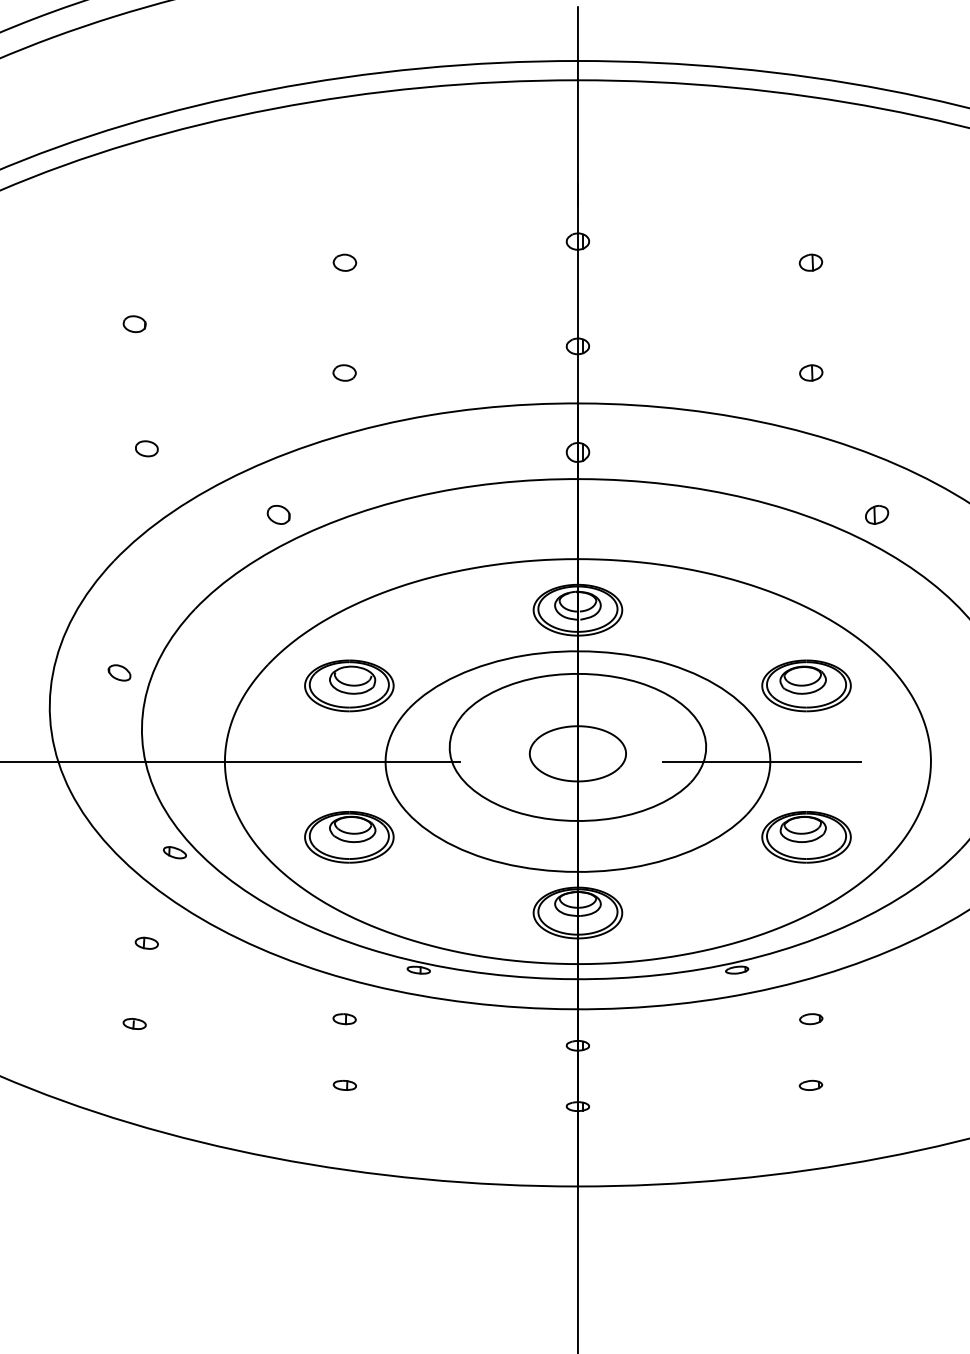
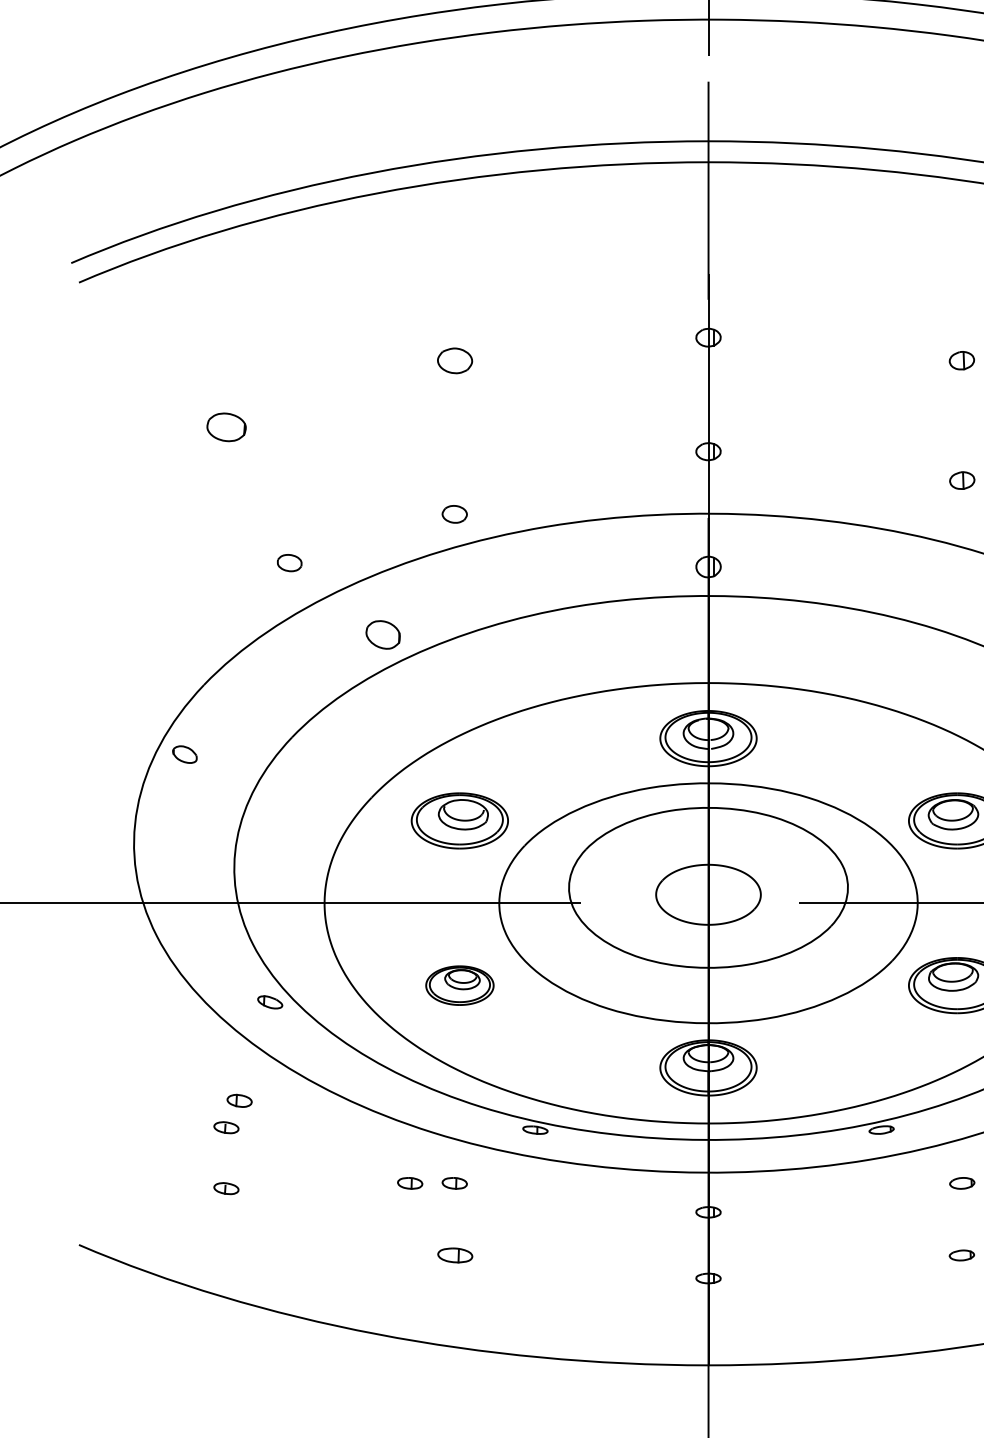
part: (344, 262) -> (454, 360), size x1.4
part: (134, 324) -> (226, 427), size x1.6
part: (344, 372) -> (454, 513), moved
part: (146, 448) -> (289, 562), moved
part: (278, 514) -> (382, 634), size x1.4
part: (119, 672) -> (184, 754), moved
part: (349, 837) -> (460, 985), size x0.7
part: (134, 967) -> (226, 1127), added
part: (303, 1019) -> (410, 1183), added
part: (344, 1085) -> (454, 1255), size x1.4

